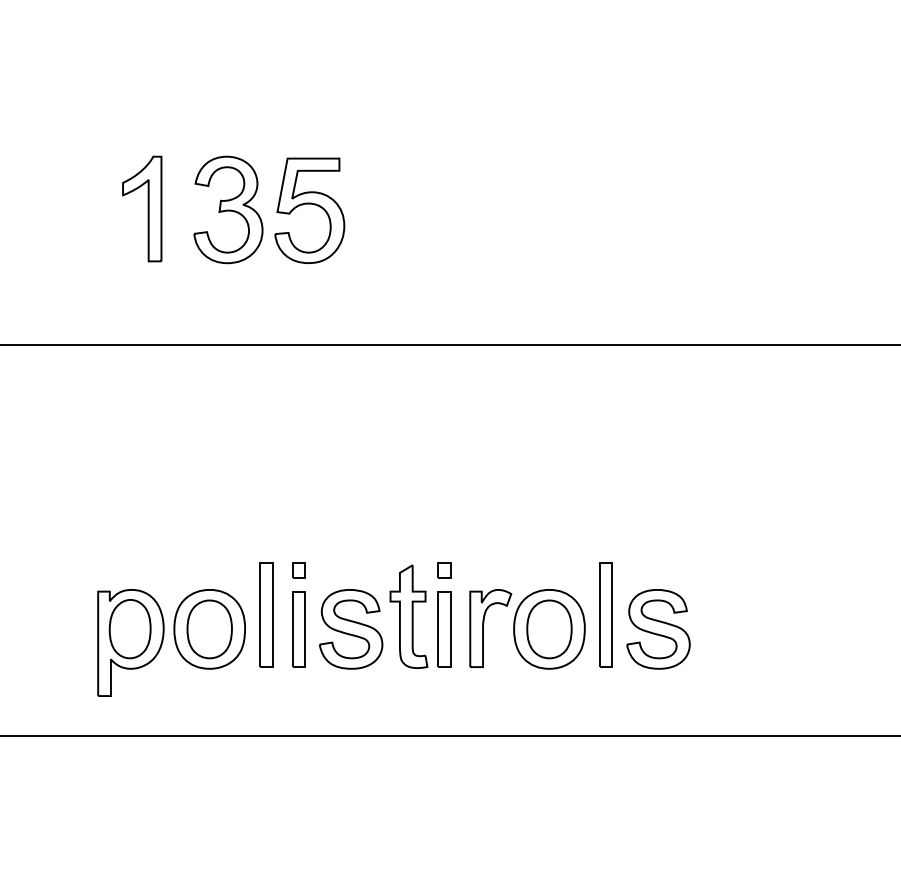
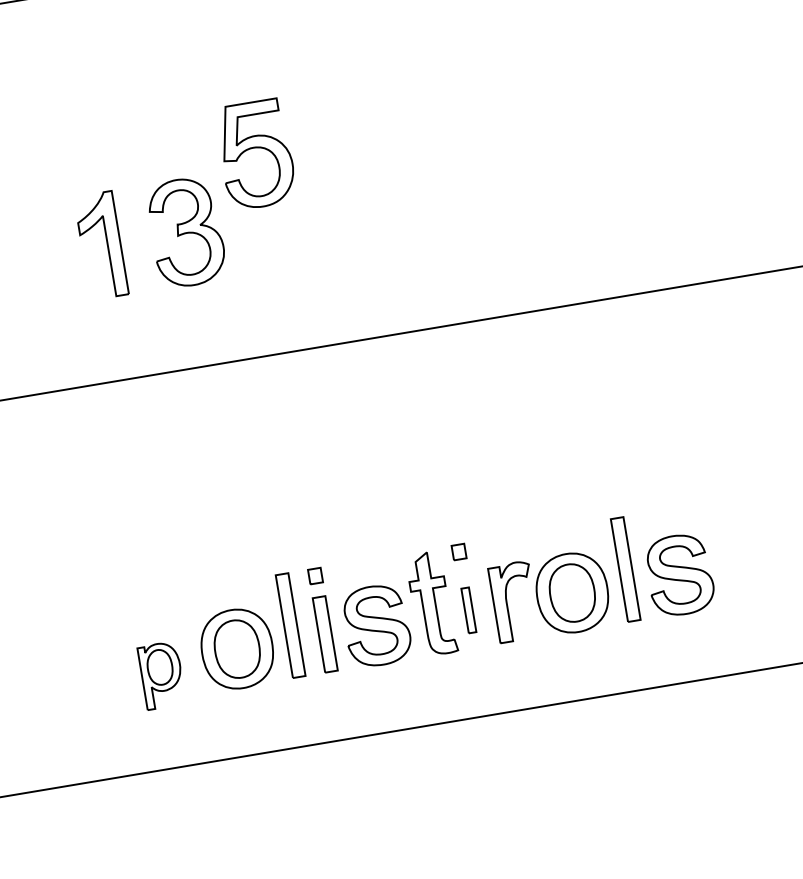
part: (309, 210) -> (255, 154), moved
part: (444, 629) -> (468, 610), size x0.6
part: (130, 642) -> (161, 675), size x0.6

